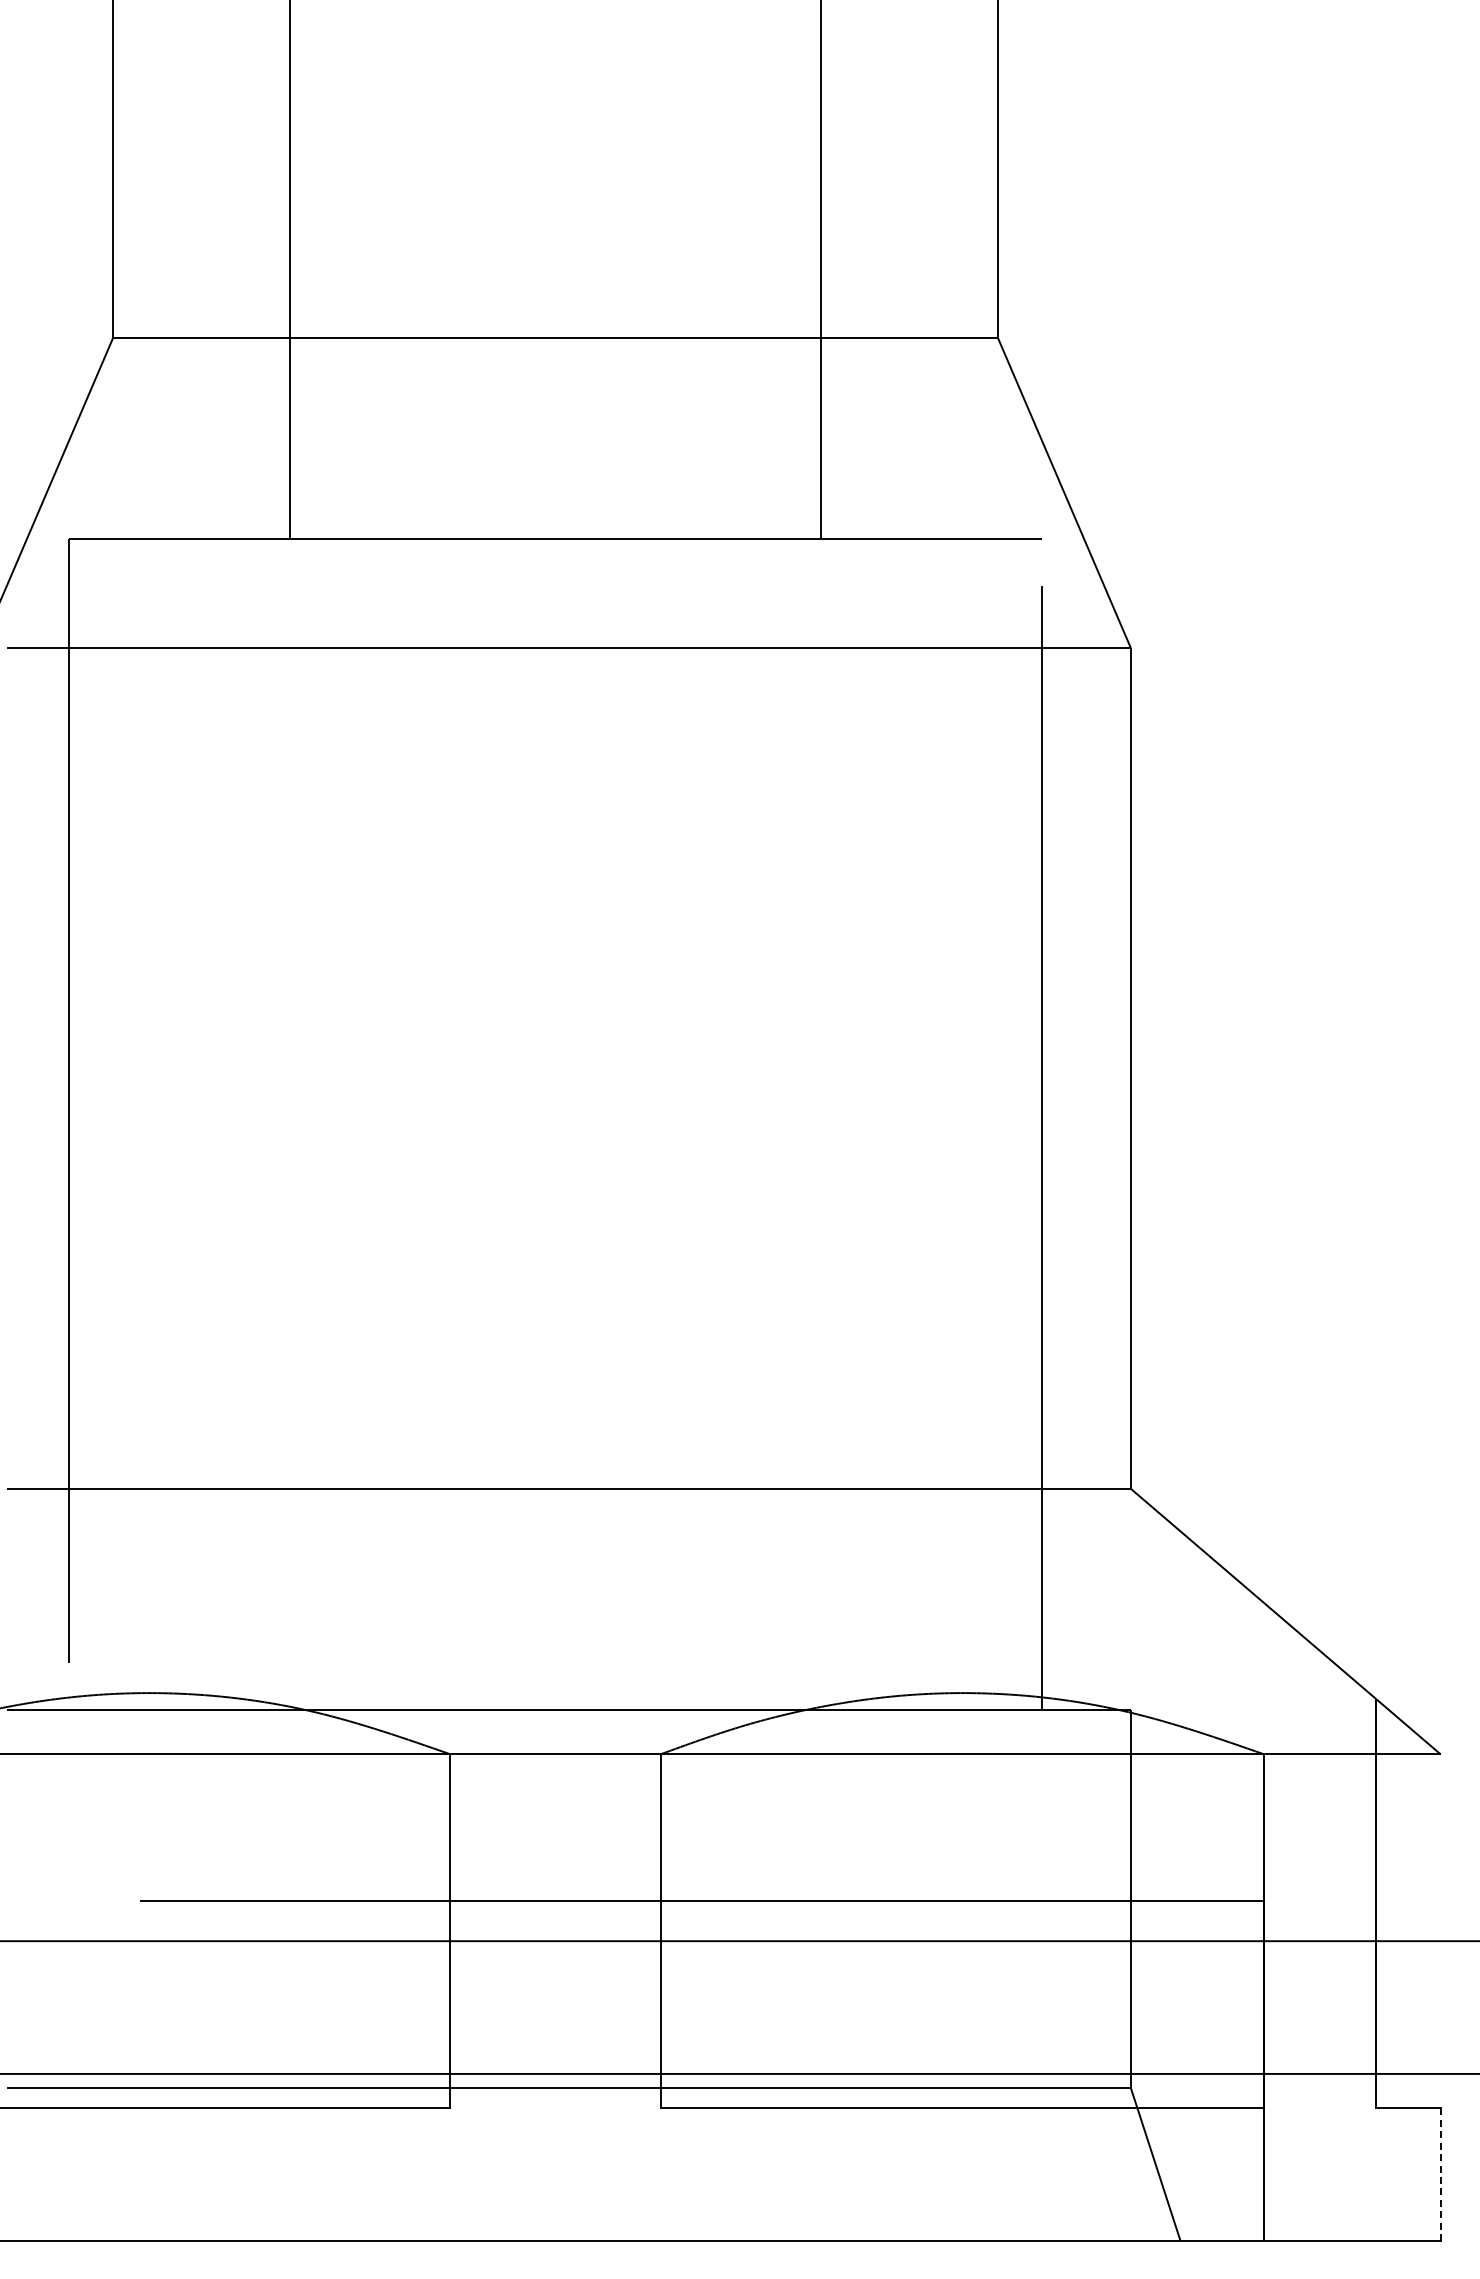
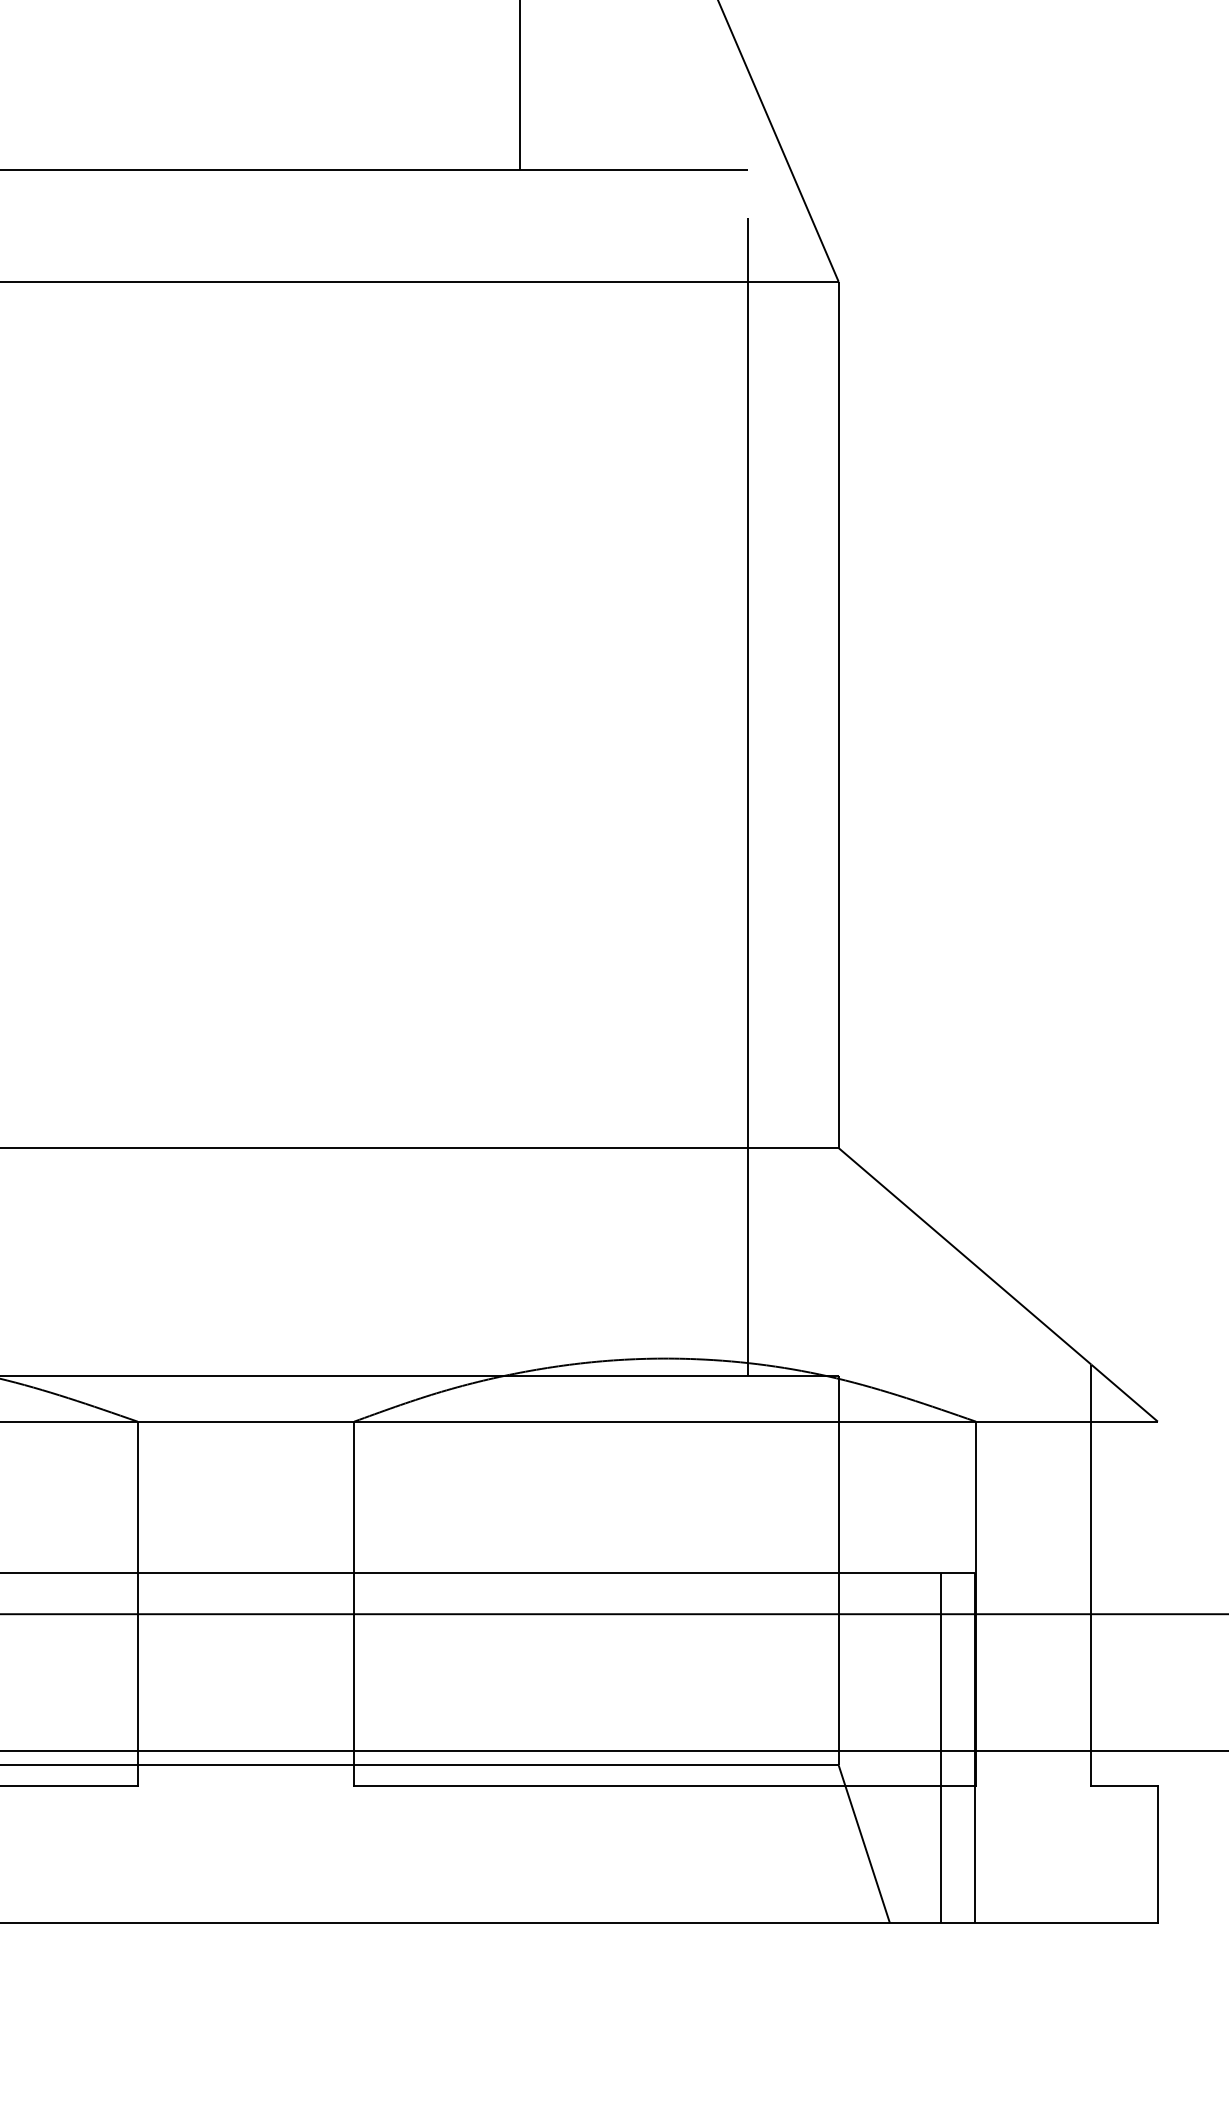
line: (1230, 2070) -> (941, 1747), added
line: (1440, 2174) -> (1157, 1854), dashed -> solid

